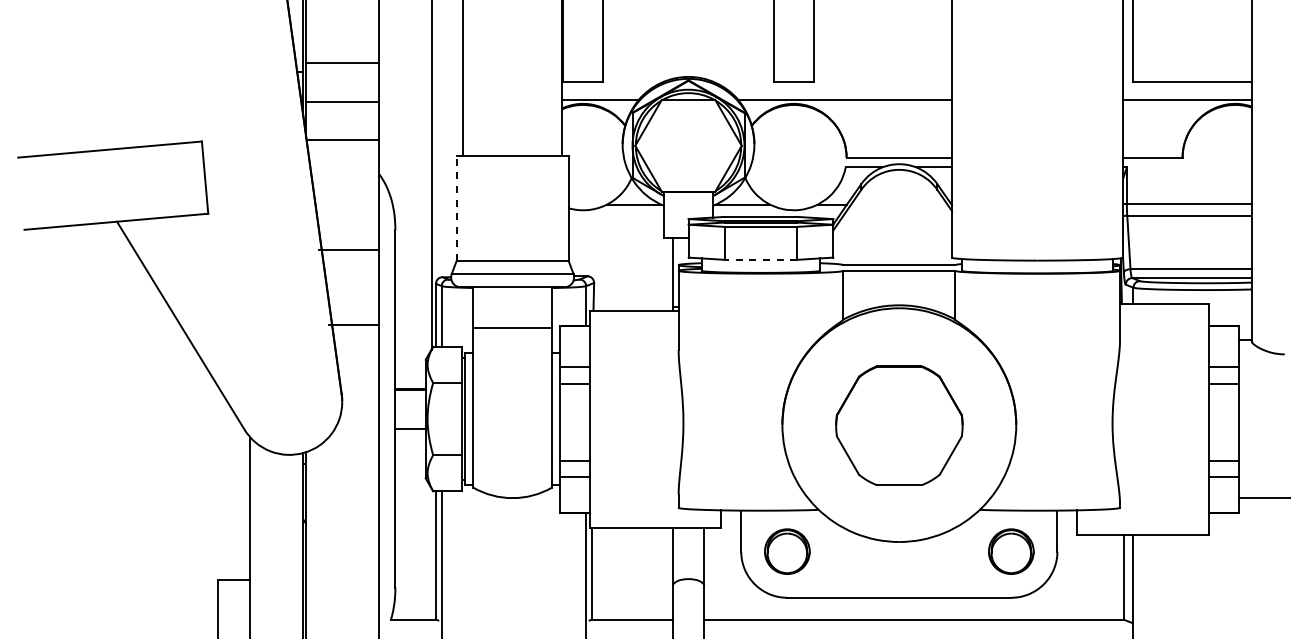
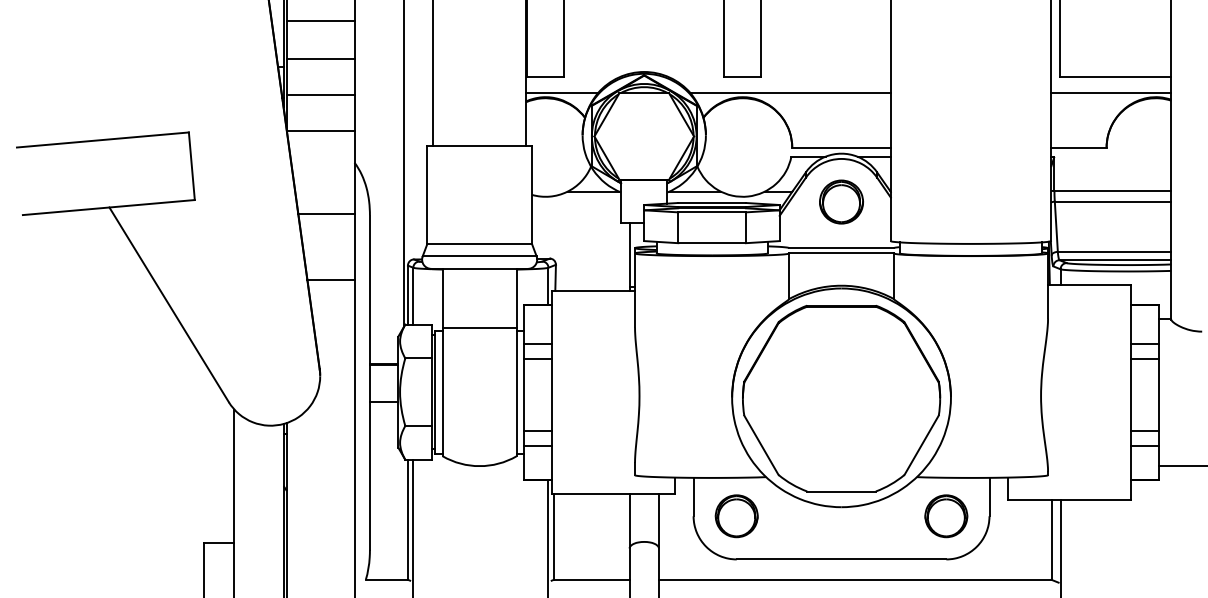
line: (342, 22) -> (320, 21), added
line: (456, 208) -> (427, 195), dashed -> solid
part: (899, 215) -> (841, 201), added
line: (348, 249) -> (326, 213), moved
line: (760, 259) -> (711, 242), dashed -> solid
line: (353, 324) -> (330, 279), moved
line: (512, 327) -> (479, 328), moved
part: (899, 425) -> (841, 398), size x1.67

